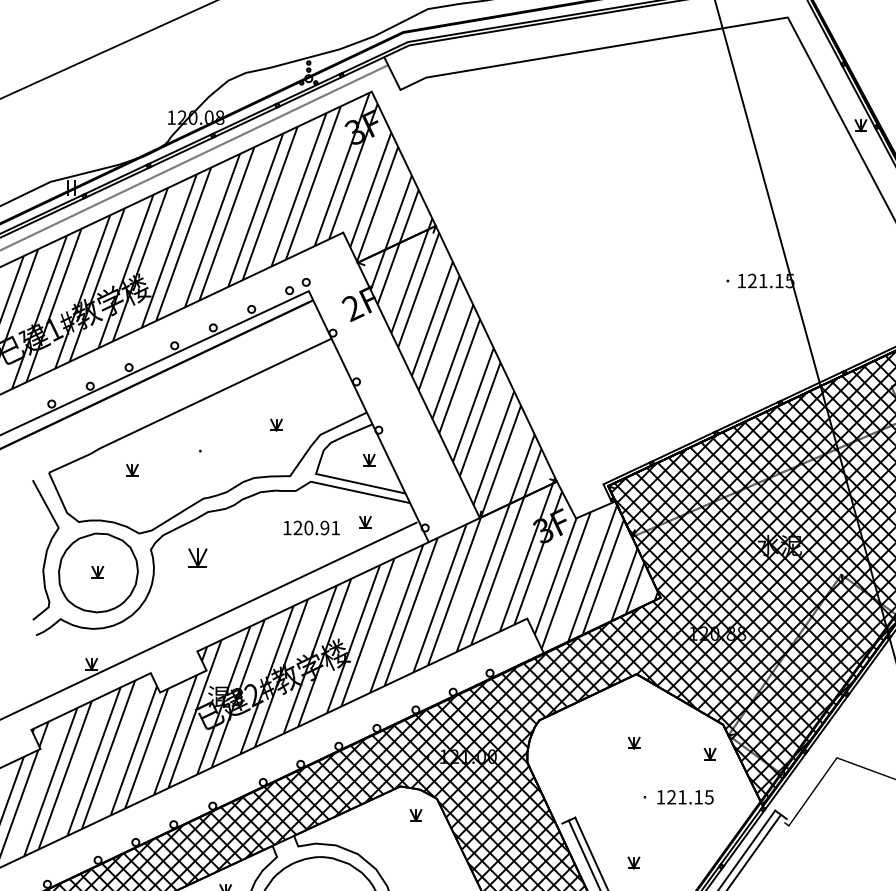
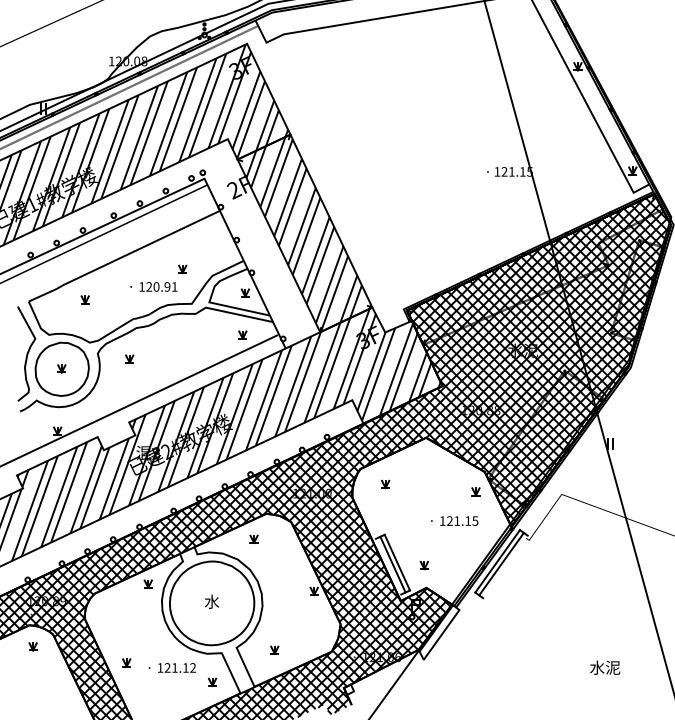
text: (311, 527) -> (158, 286), moved
part: (197, 556) -> (129, 358), size x0.62
part: (634, 743) -> (385, 484), moved
part: (415, 814) -> (253, 538), moved

